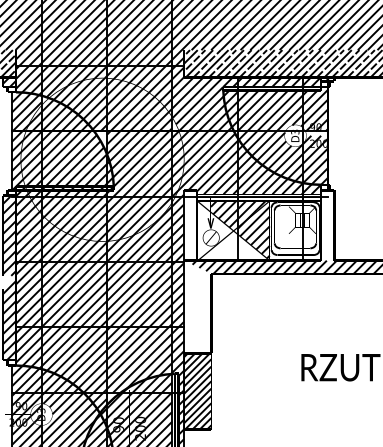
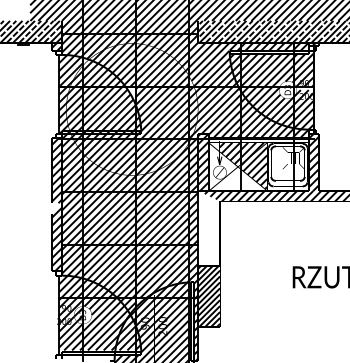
hatch: (190, 225) -> (203, 162), added
hatch: (327, 225) -> (313, 162), added

